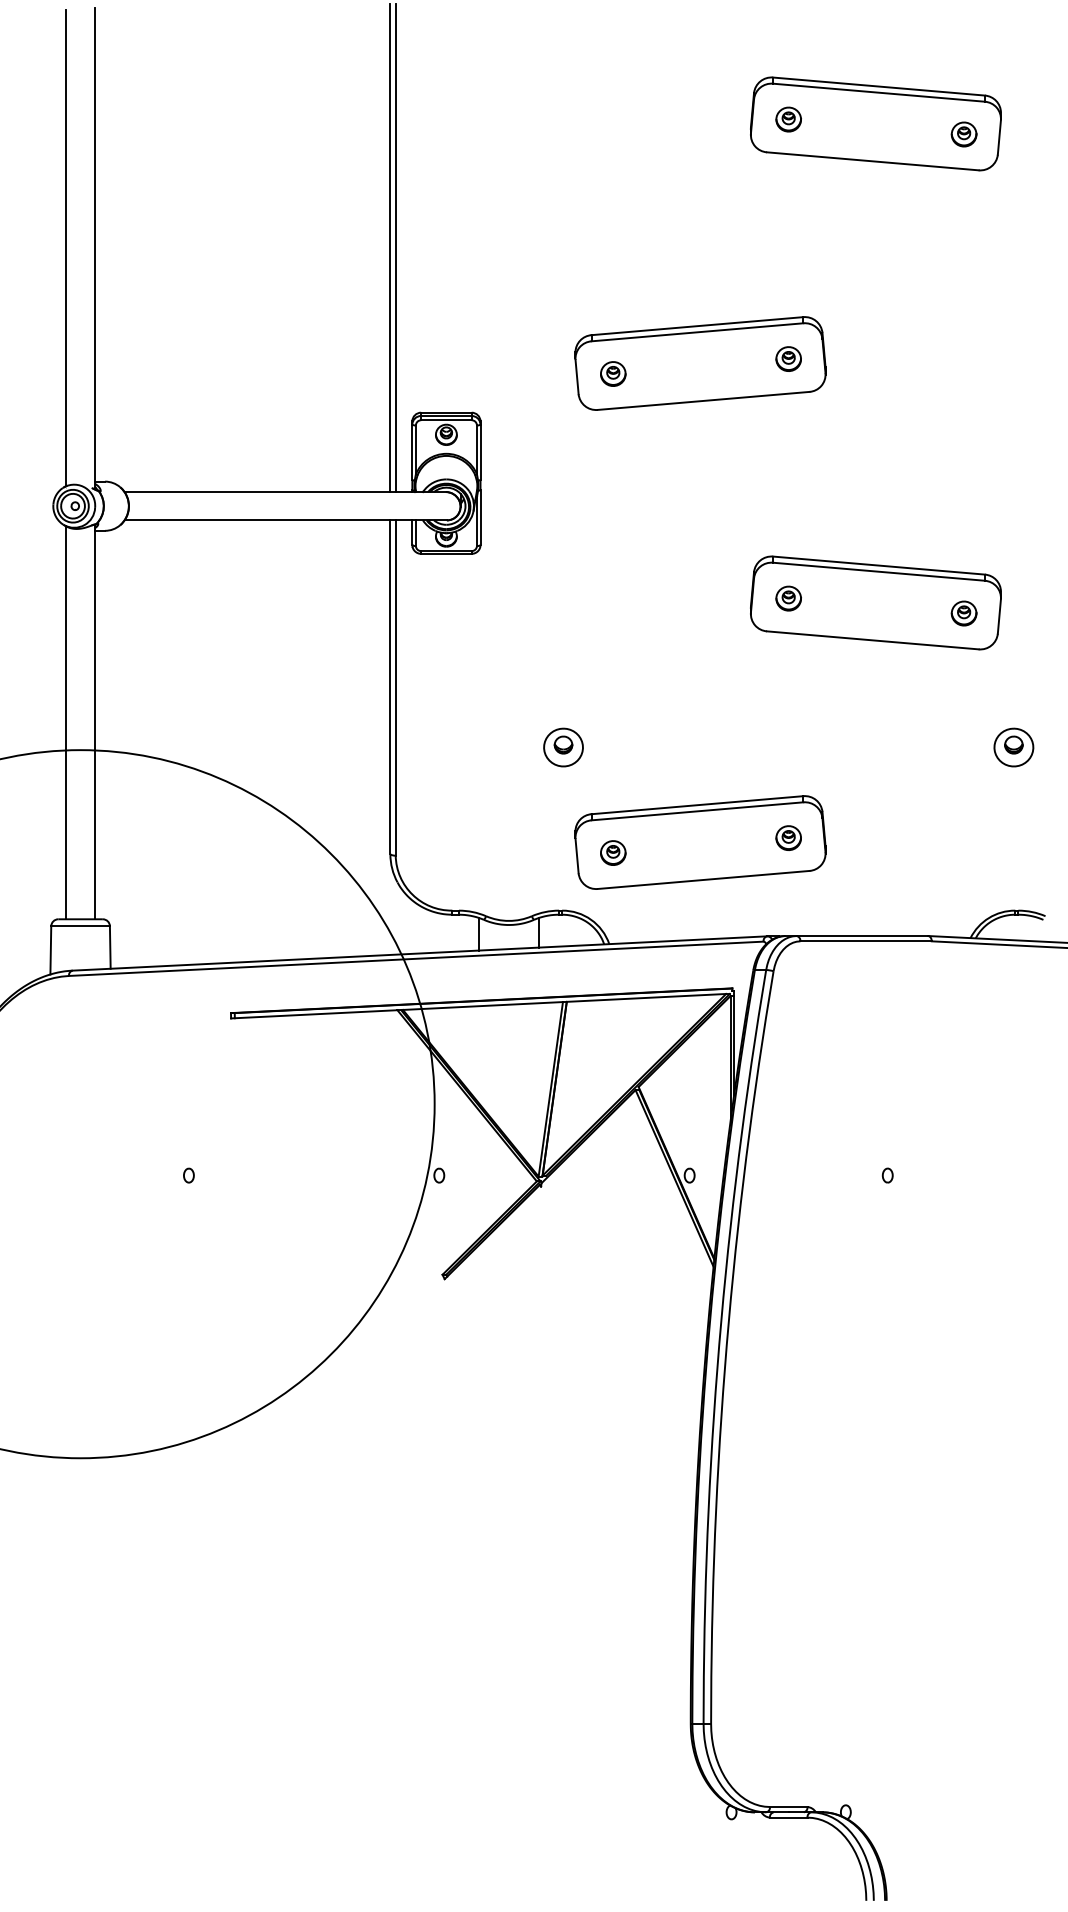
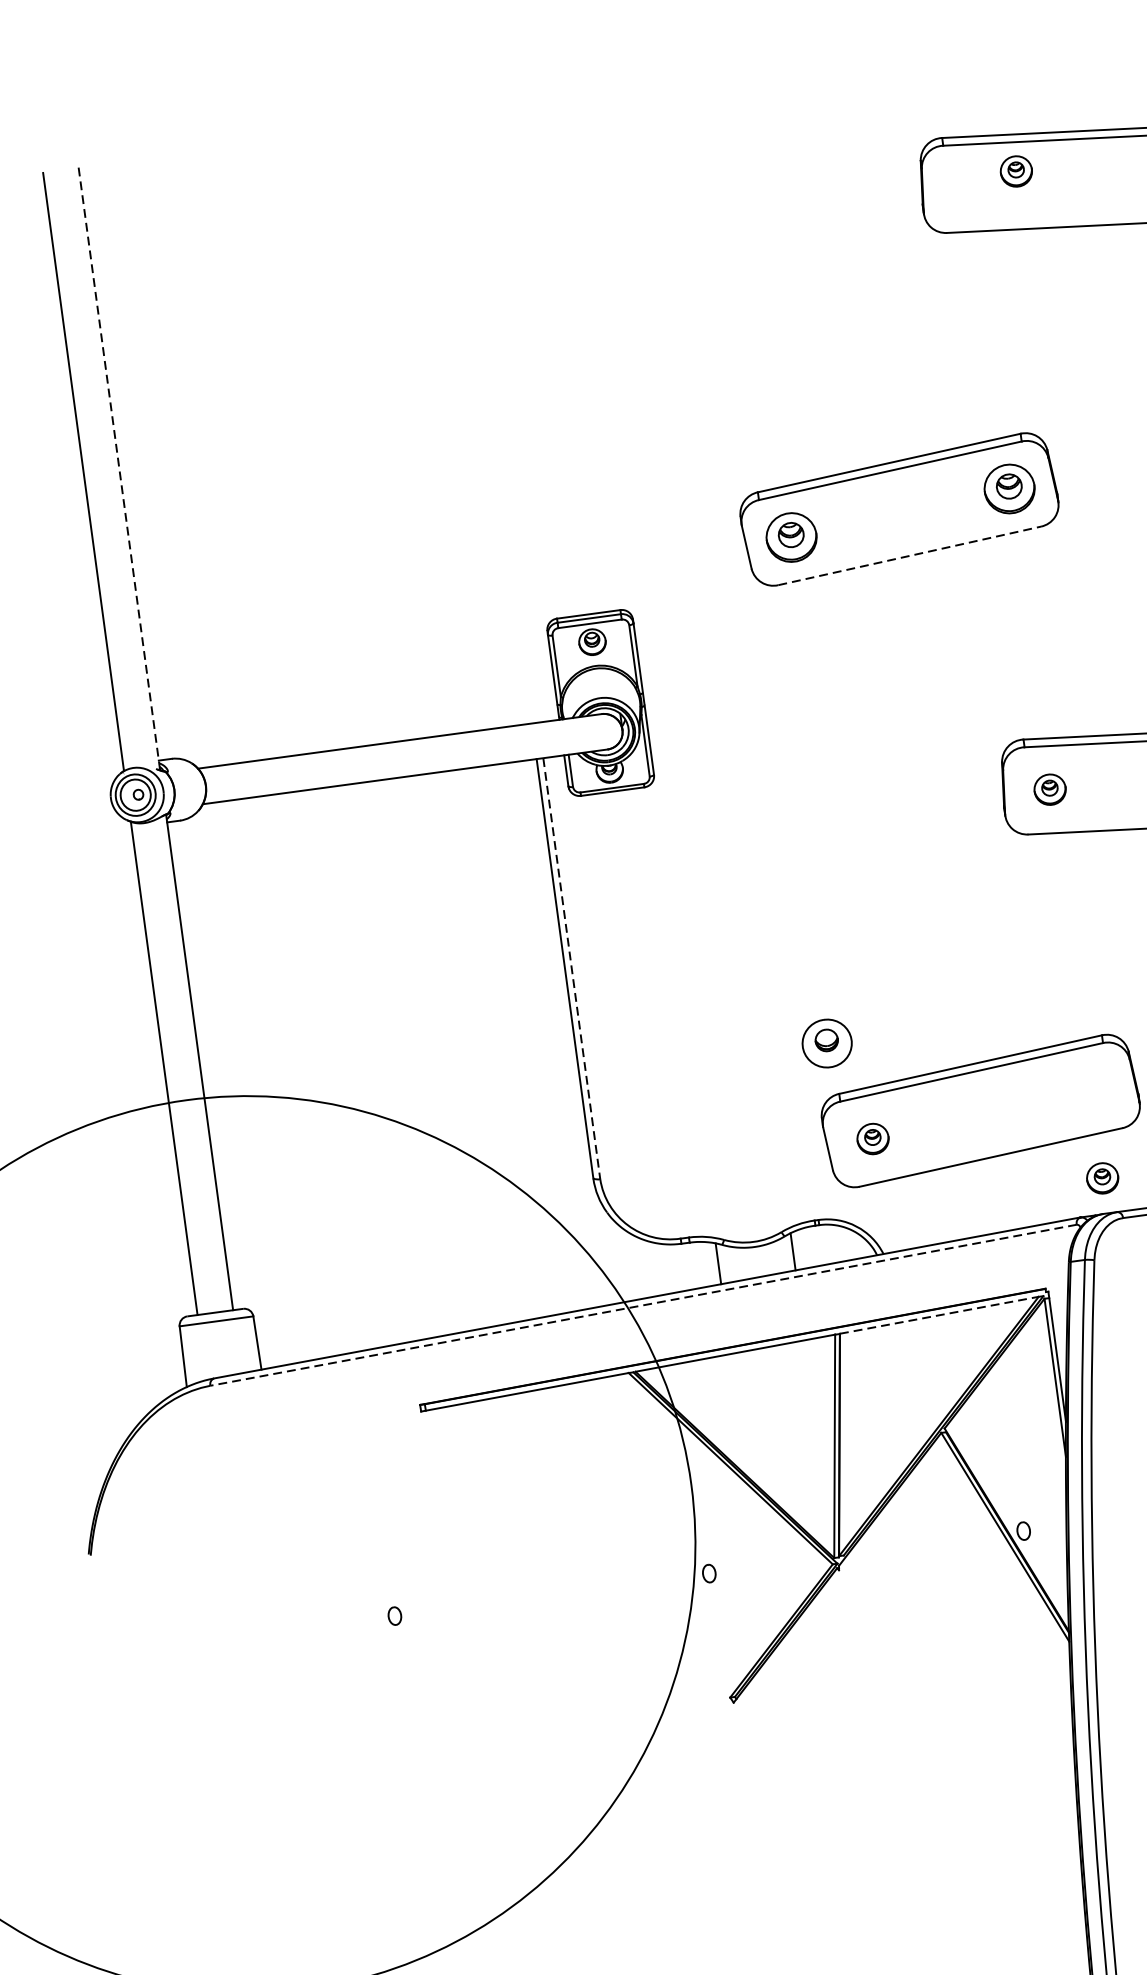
part: (788, 119) -> (1016, 171), moved
line: (390, 247) -> (490, 416), removed
line: (395, 247) -> (496, 415), removed
line: (94, 248) -> (118, 467), solid -> dashed
part: (788, 358) -> (1009, 488), size x1.6
part: (613, 373) -> (791, 536), size x1.6
line: (704, 400) -> (910, 555), solid -> dashed
line: (395, 687) -> (571, 968), solid -> dashed
part: (563, 747) -> (827, 1043), moved
part: (788, 837) -> (1102, 1177), moved
line: (416, 958) -> (643, 1304), solid -> dashed
line: (646, 997) -> (939, 1314), solid -> dashed

